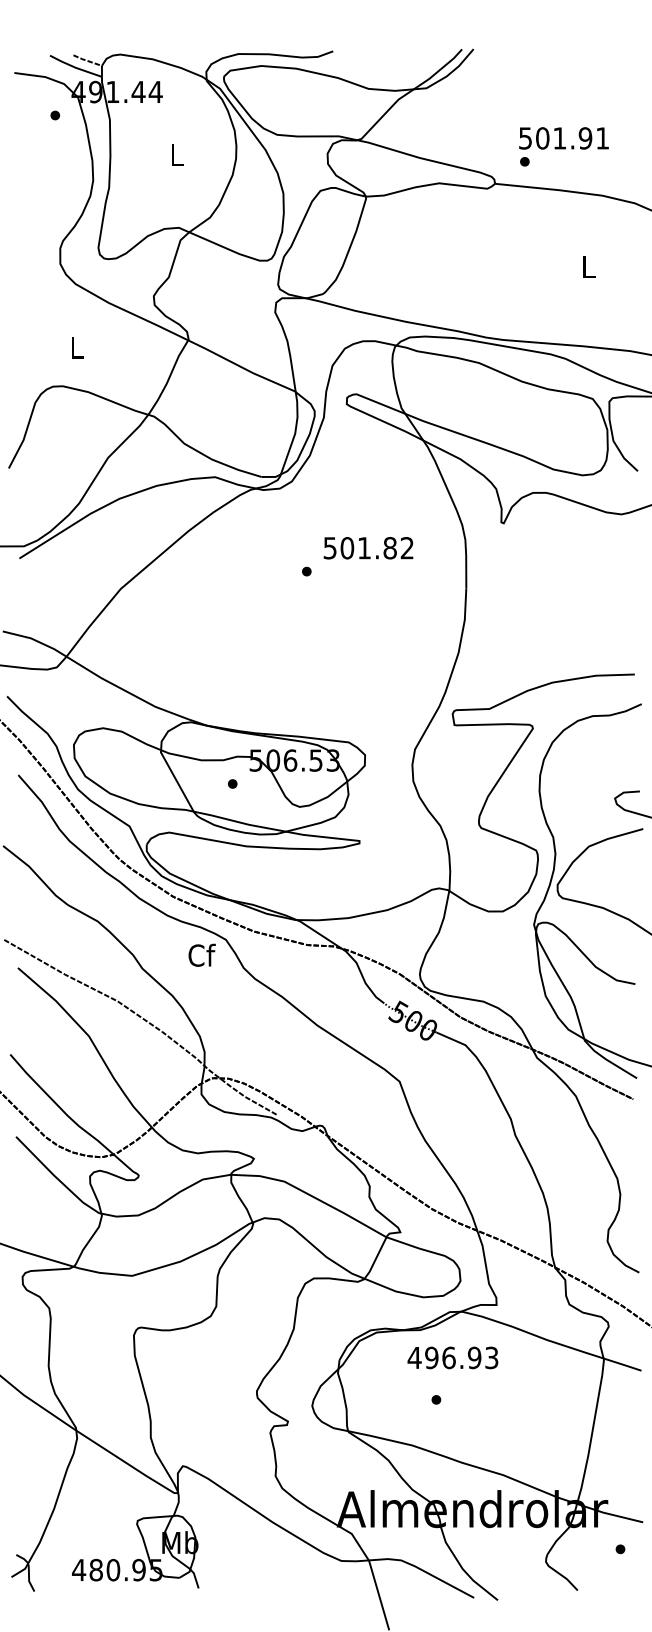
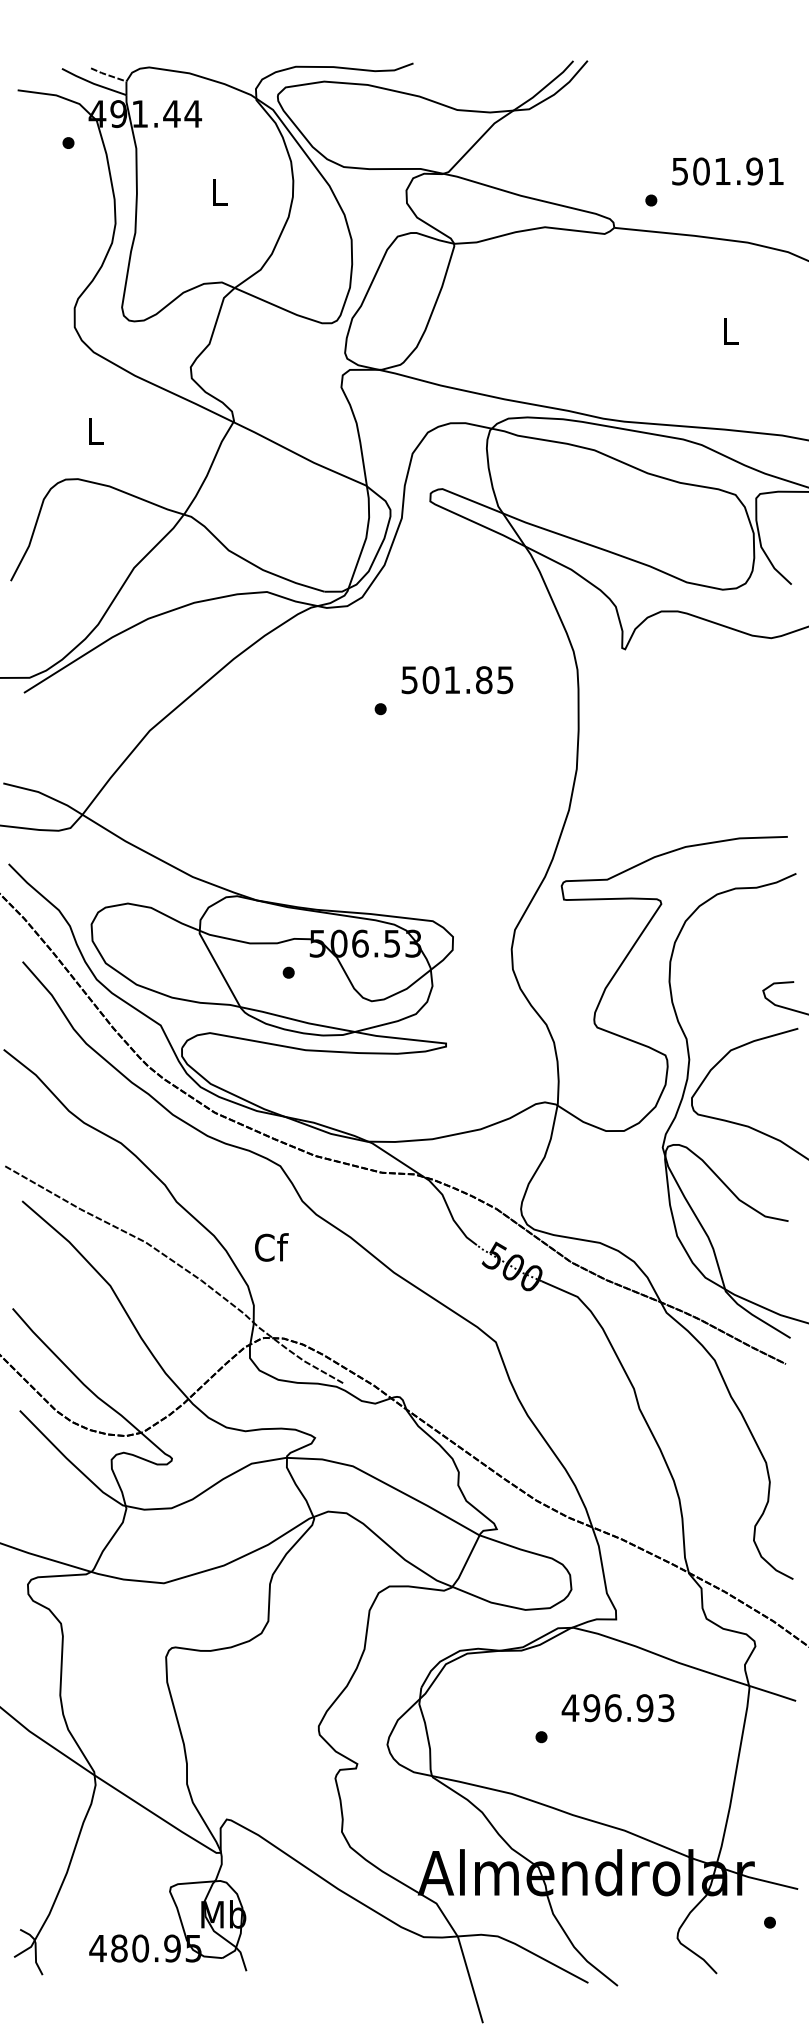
text: (563, 138) -> (727, 171), moved
text: (407, 548) -> (505, 680), 501.82 -> 501.85
text: (201, 955) -> (271, 1247), moved
text: (452, 1358) -> (617, 1708), moved

